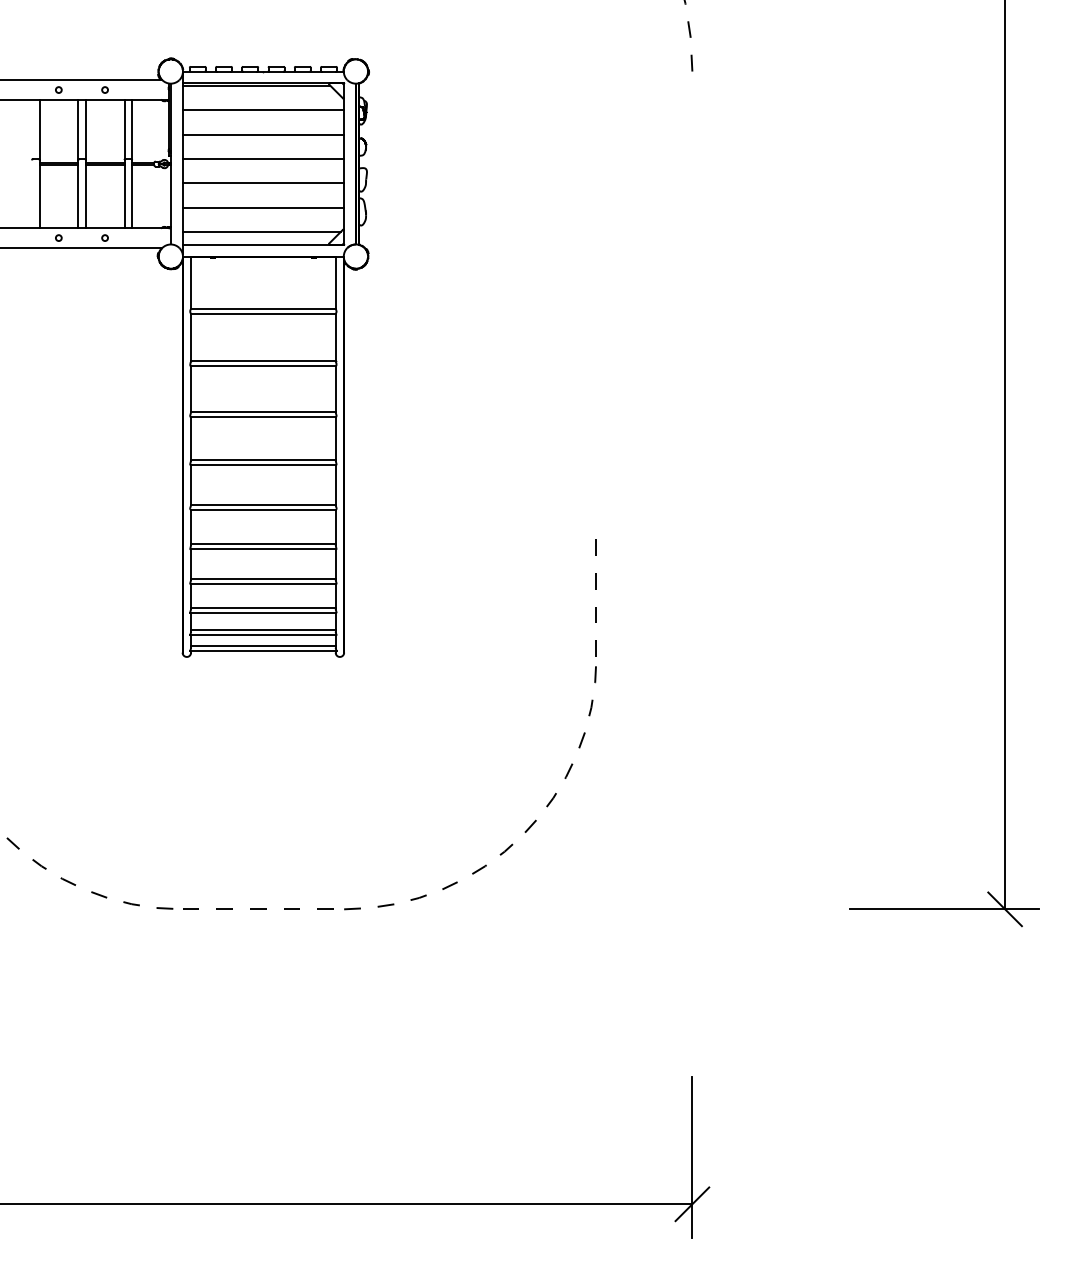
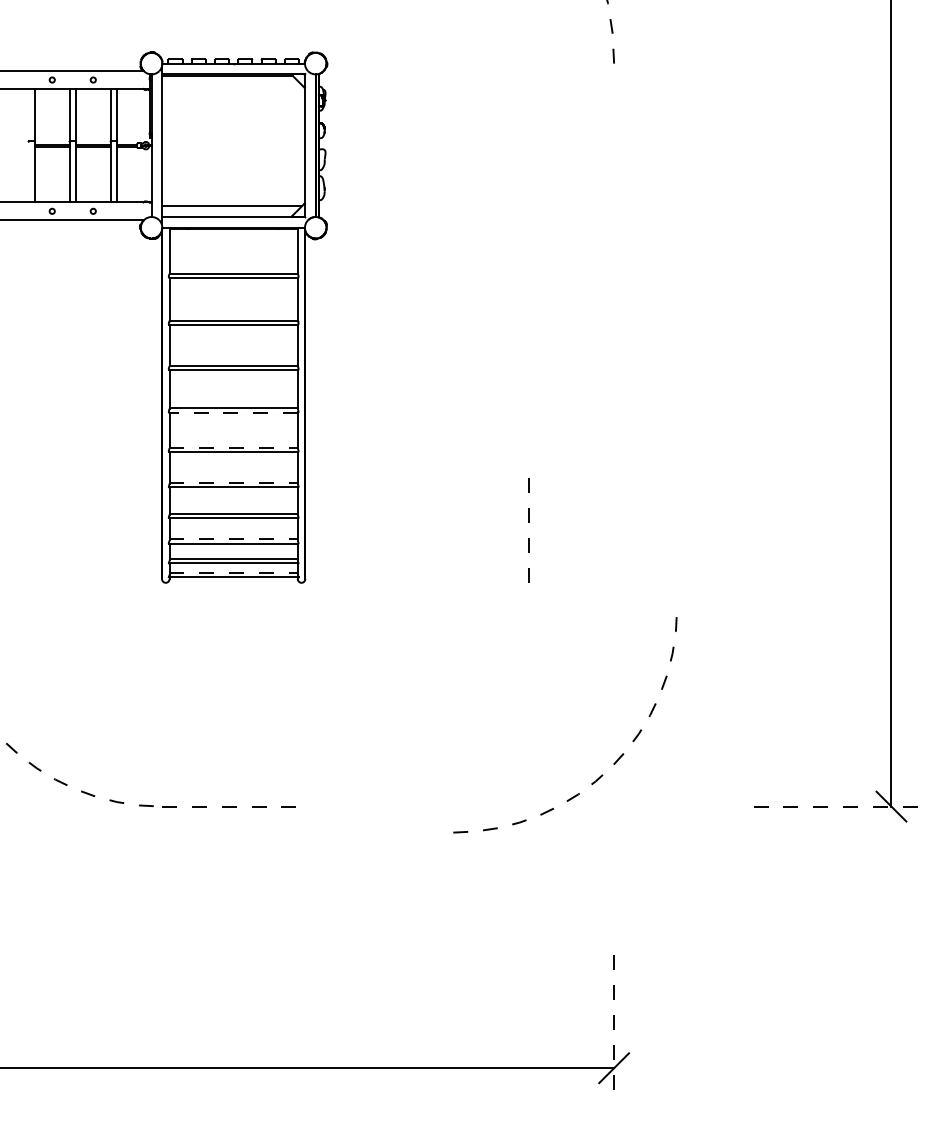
line: (263, 109) -> (233, 97), removed
line: (263, 134) -> (233, 119), removed
line: (263, 159) -> (233, 141), removed
line: (263, 183) -> (233, 162), removed
line: (263, 207) -> (233, 184), removed
line: (263, 464) -> (233, 412), solid -> dashed
line: (264, 504) -> (234, 447), solid -> dashed
line: (264, 543) -> (234, 482), solid -> dashed
line: (264, 608) -> (234, 539), solid -> dashed
line: (264, 645) -> (234, 572), solid -> dashed
arc: (511, 843) -> (601, 774), moved
line: (944, 909) -> (837, 806), solid -> dashed
line: (692, 1158) -> (614, 1027), solid -> dashed

